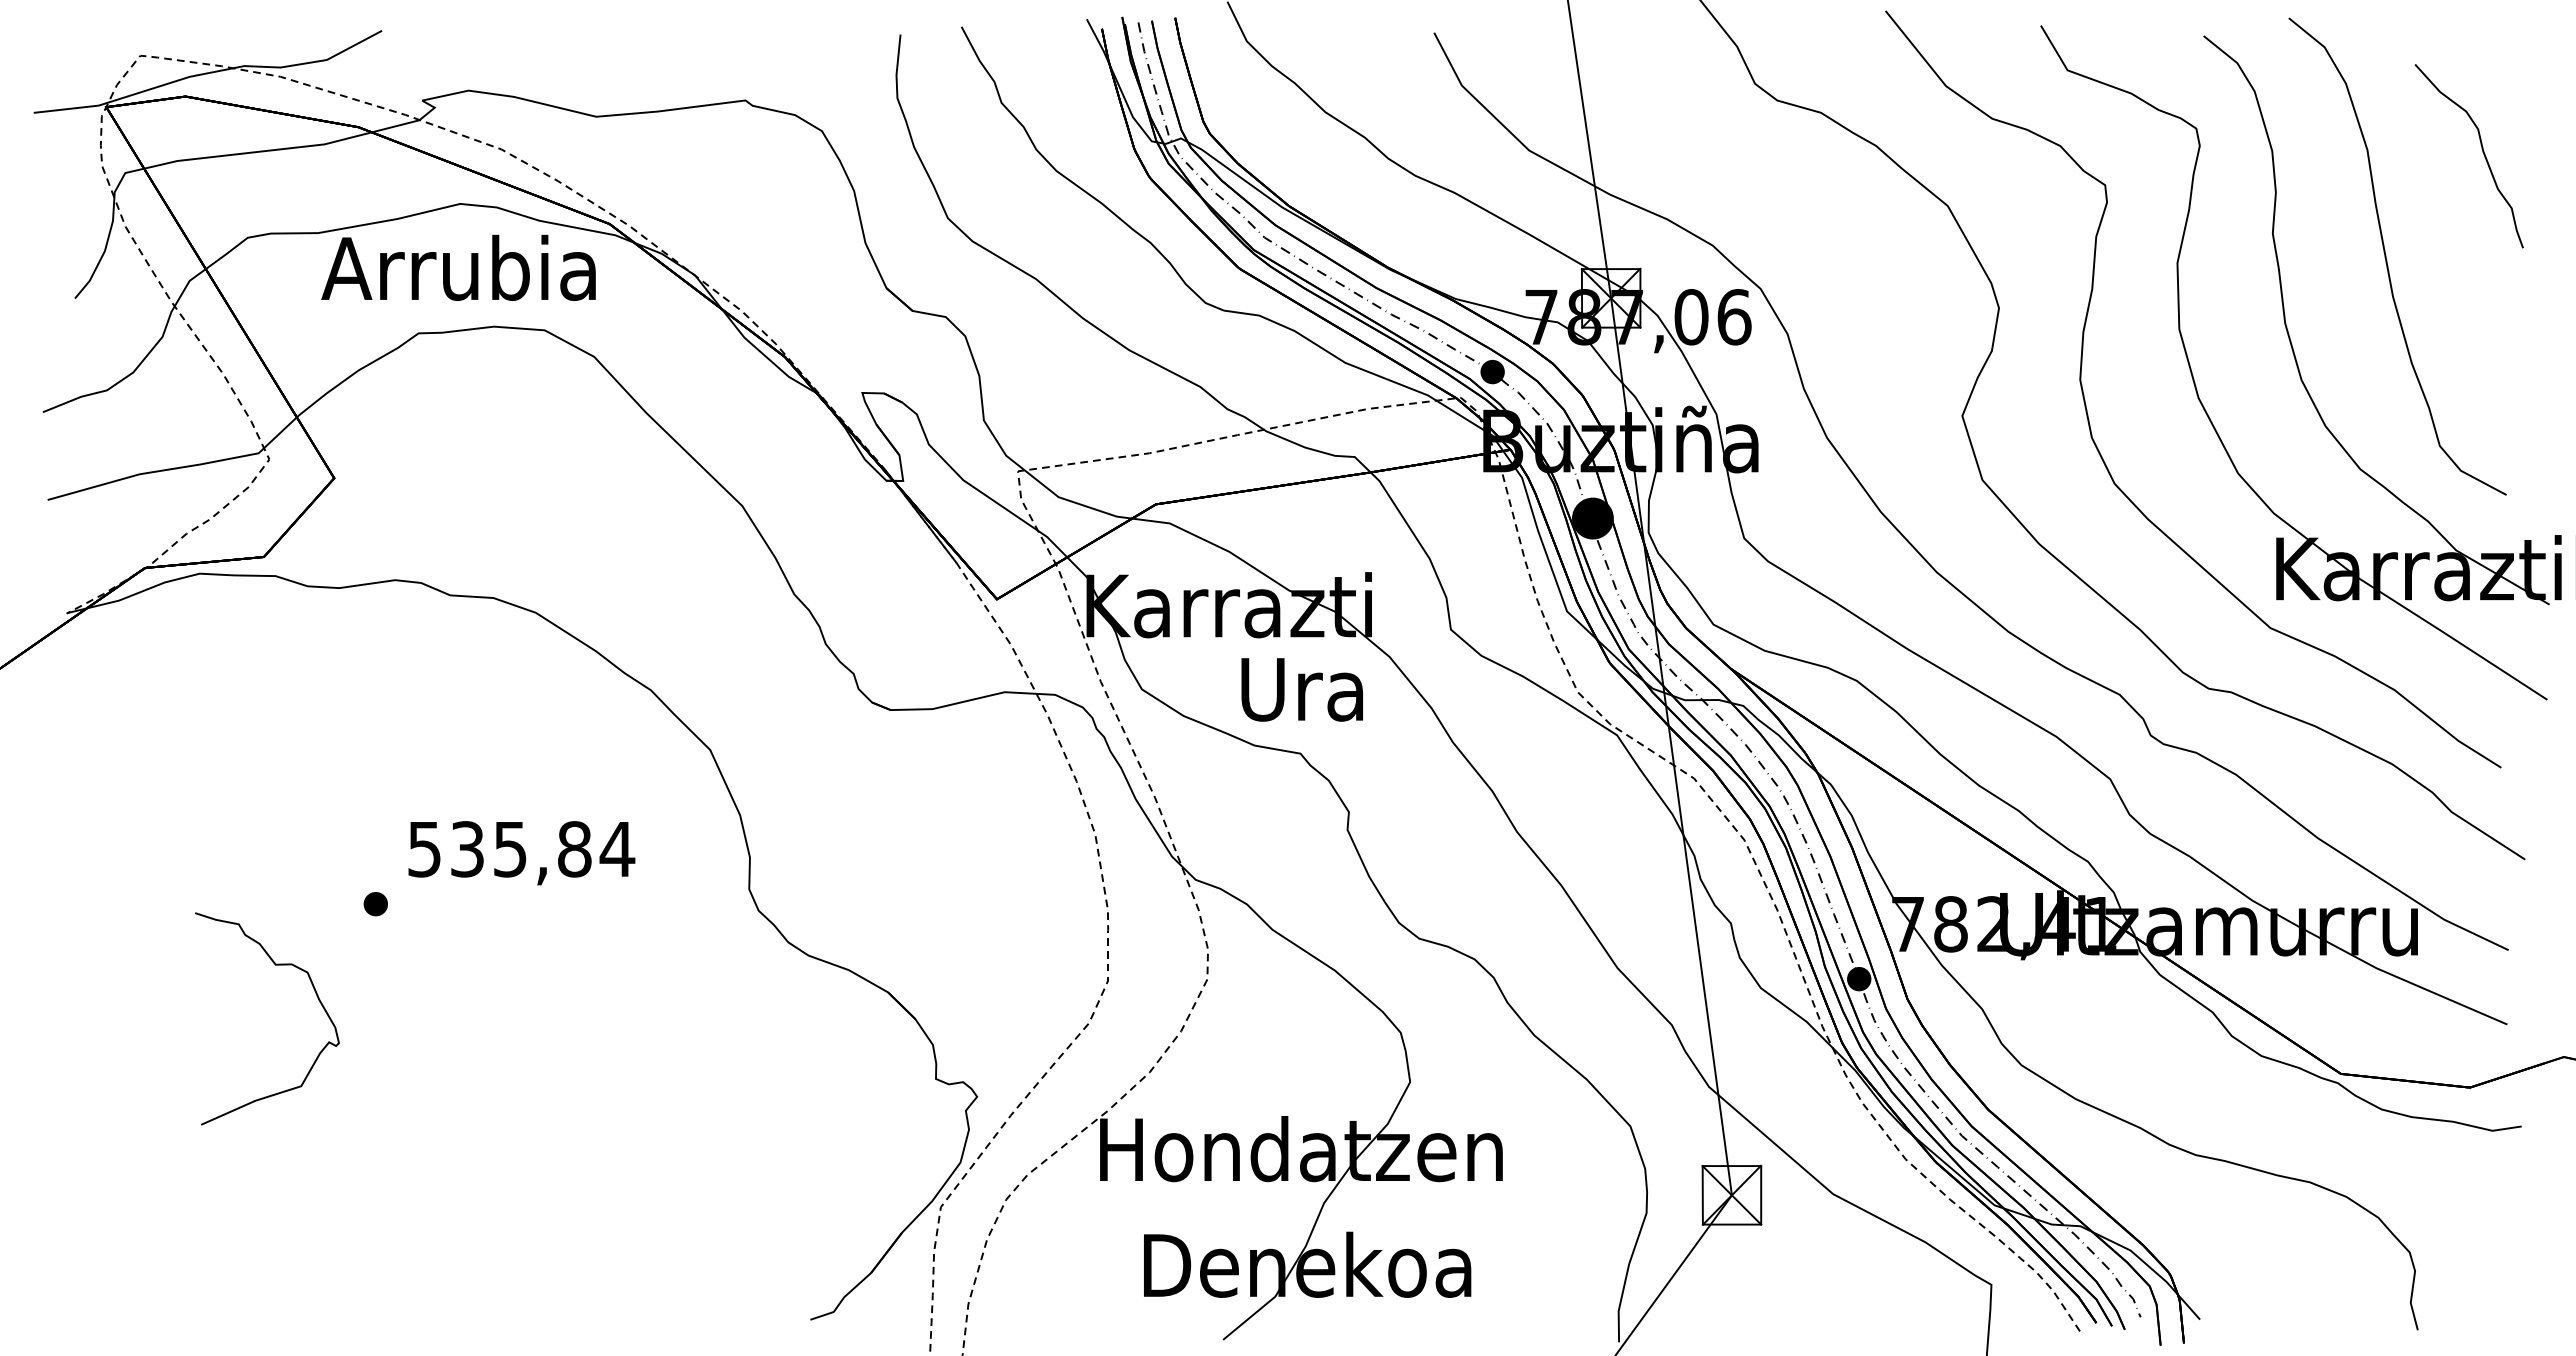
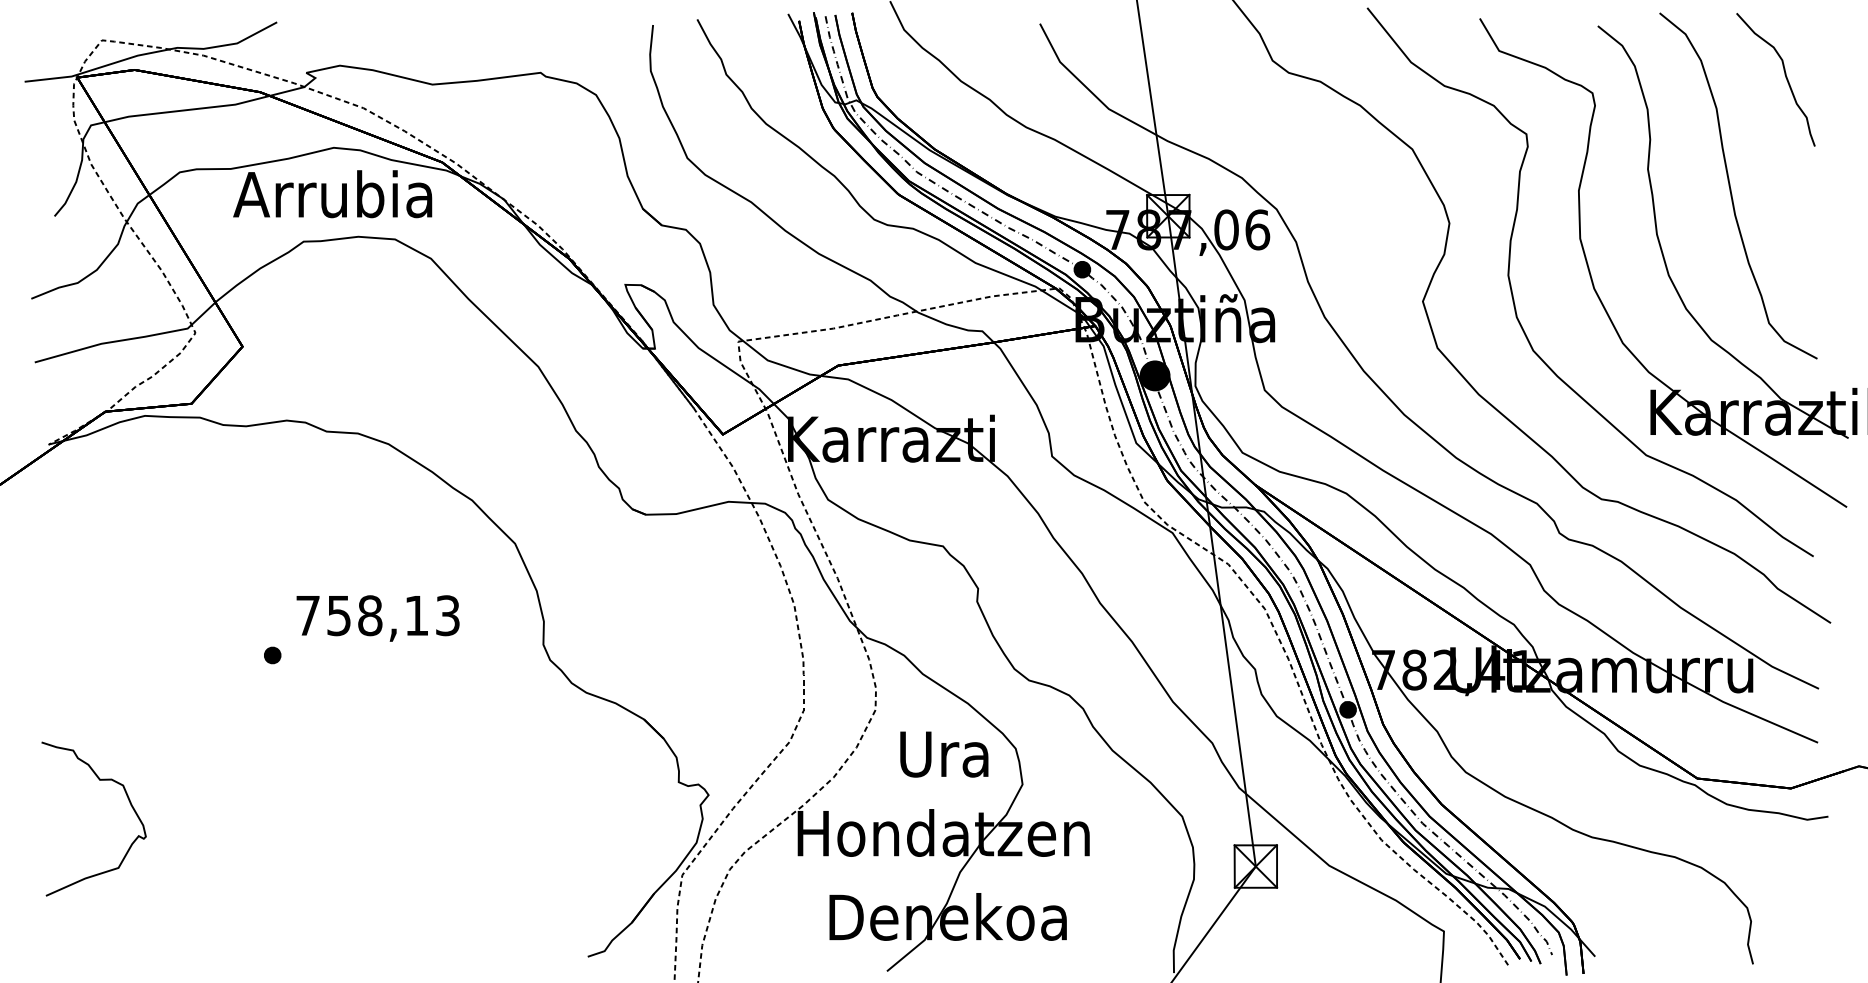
curve: (2482, 152) -> (1785, 77), moved
text: (1301, 689) -> (943, 754), moved
text: (521, 849) -> (378, 615), 535,84 -> 758,13
curve: (275, 965) -> (99, 780), moved

